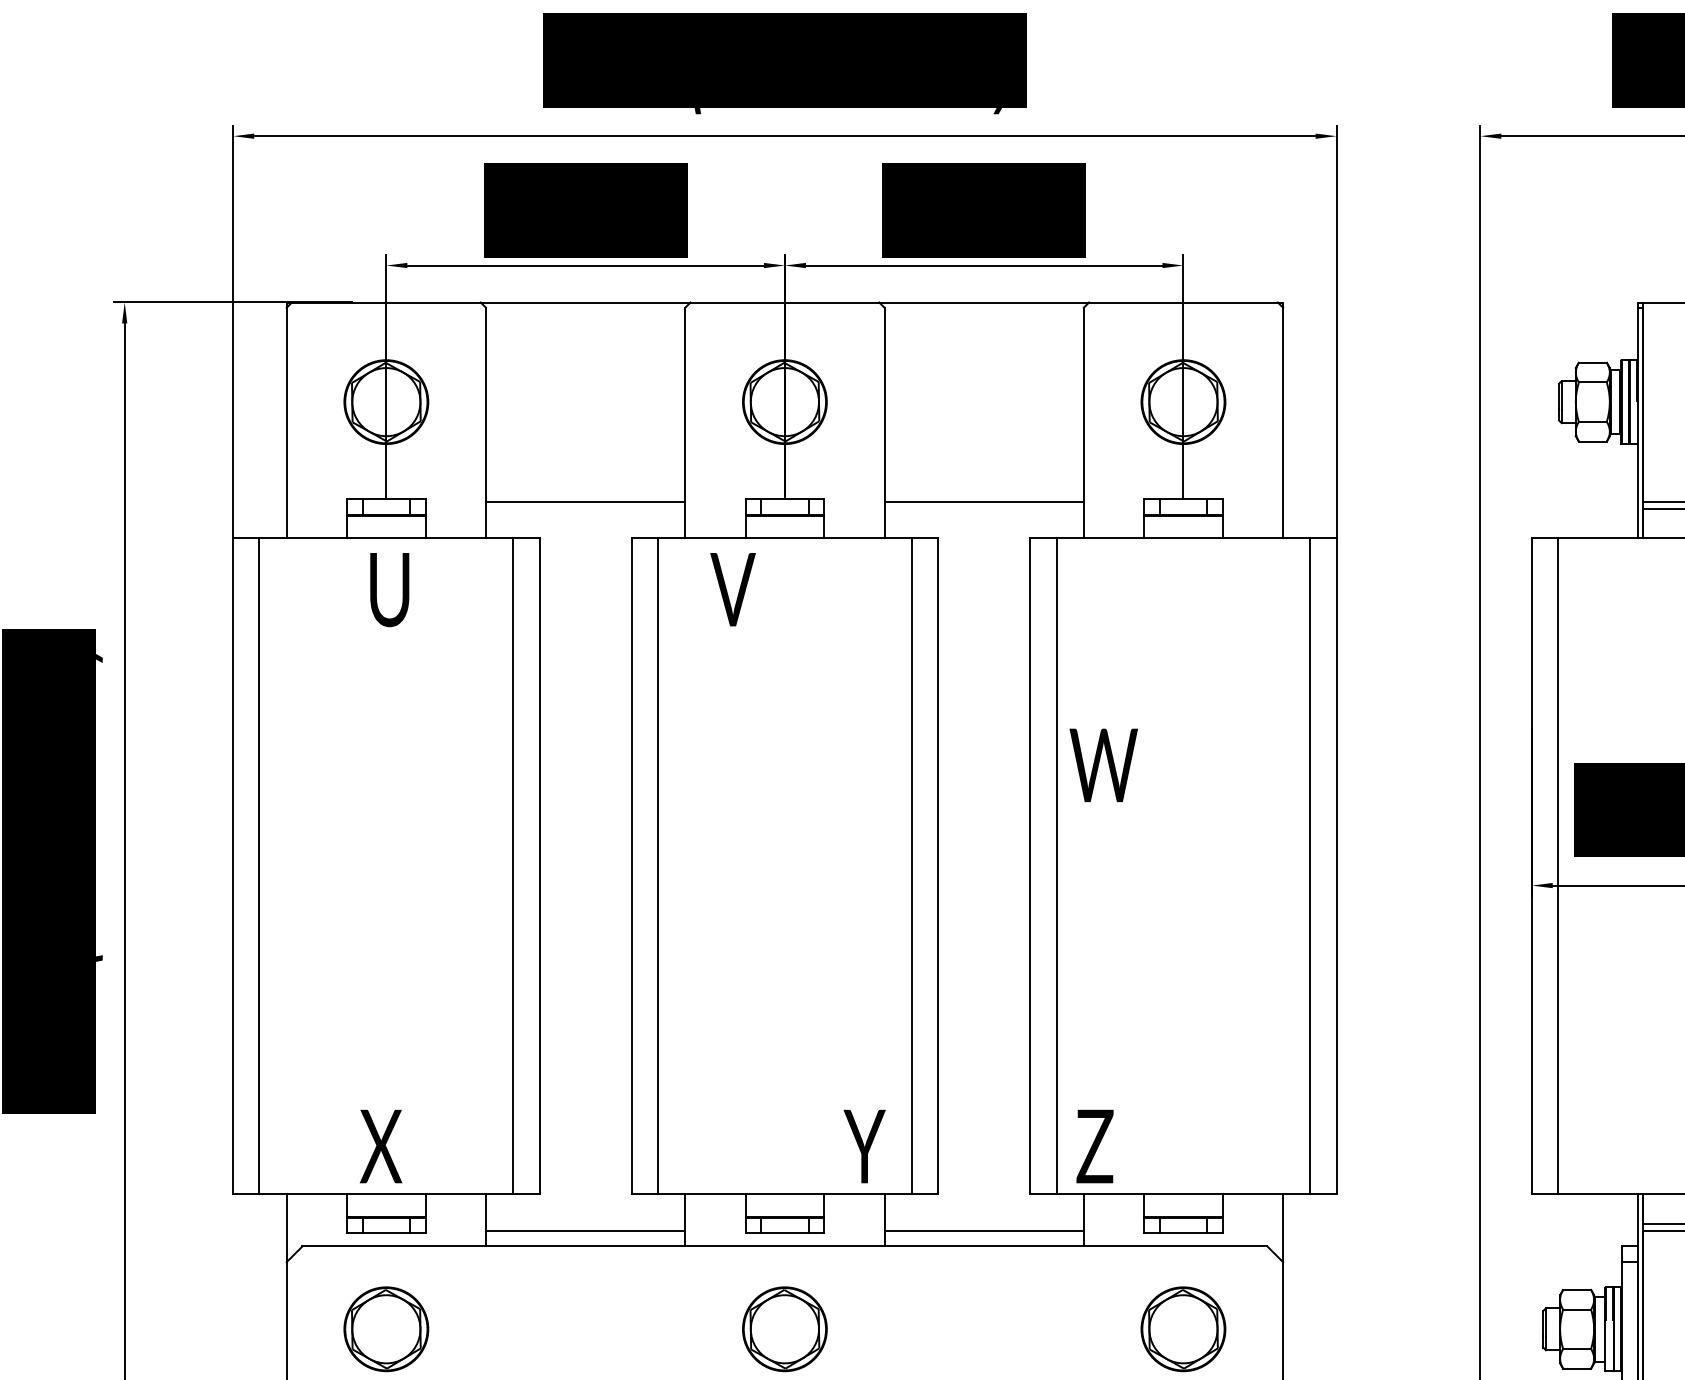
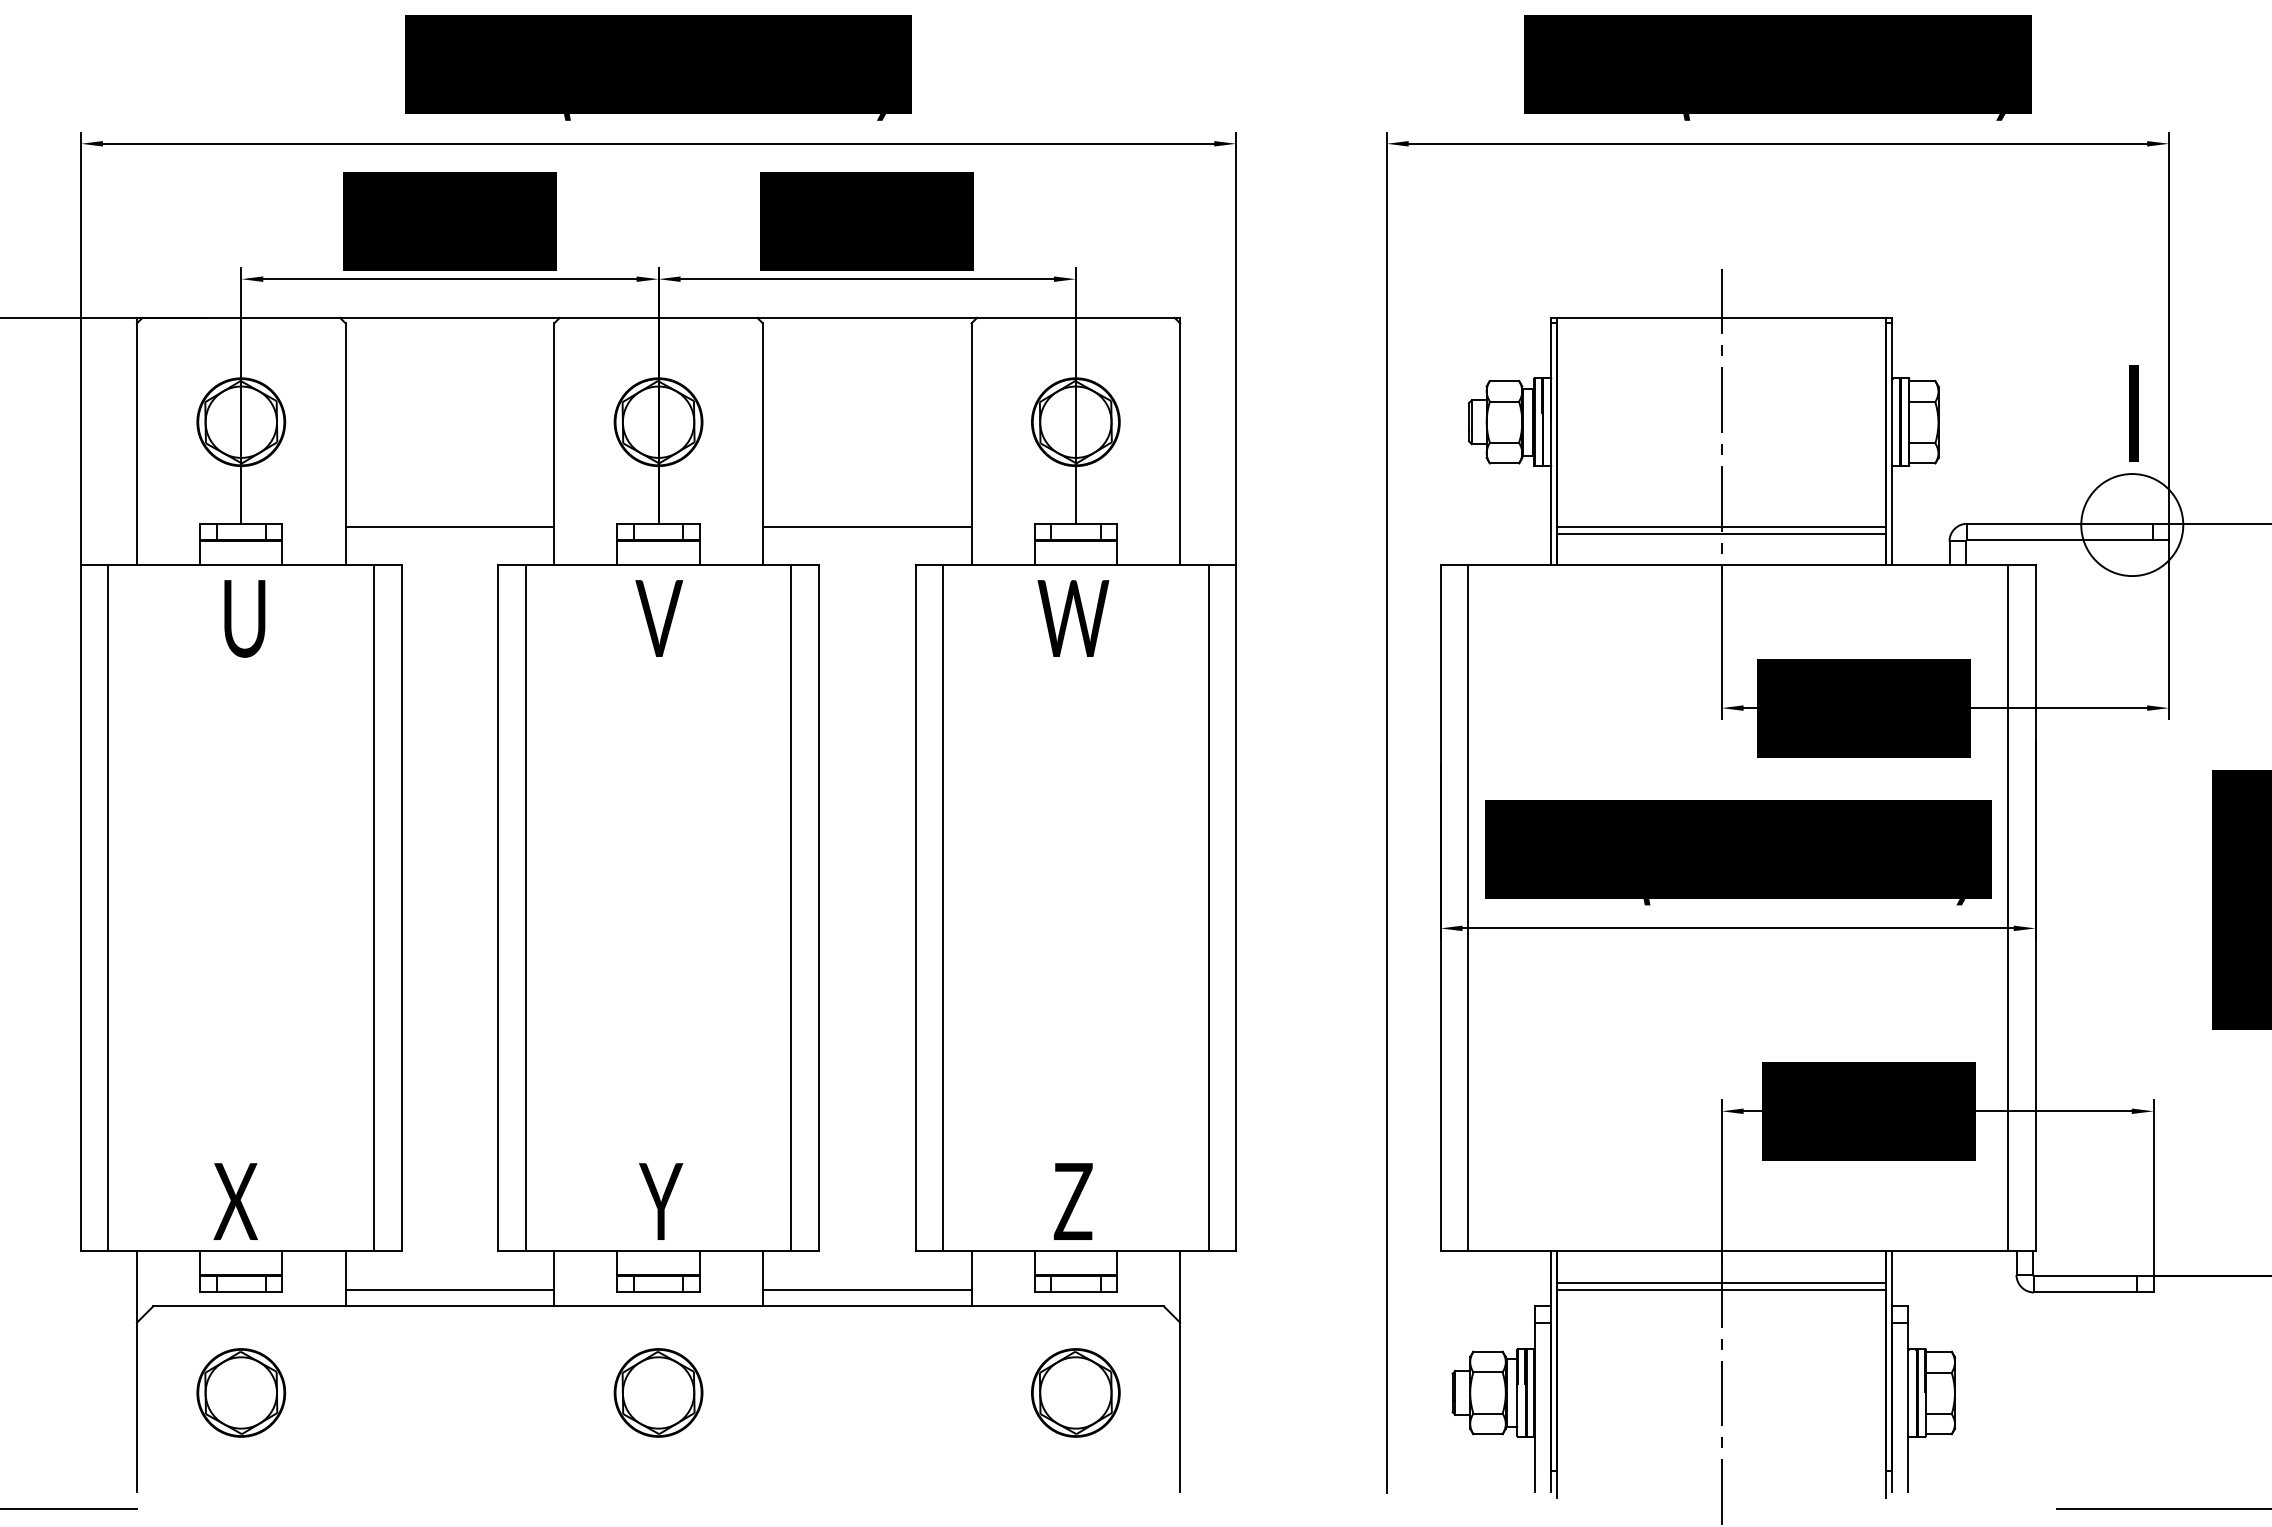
text: (733, 589) -> (659, 618), moved
text: (1103, 765) -> (1073, 618), moved
text: (865, 1146) -> (661, 1201), moved
text: (1094, 1146) -> (1072, 1201), moved

